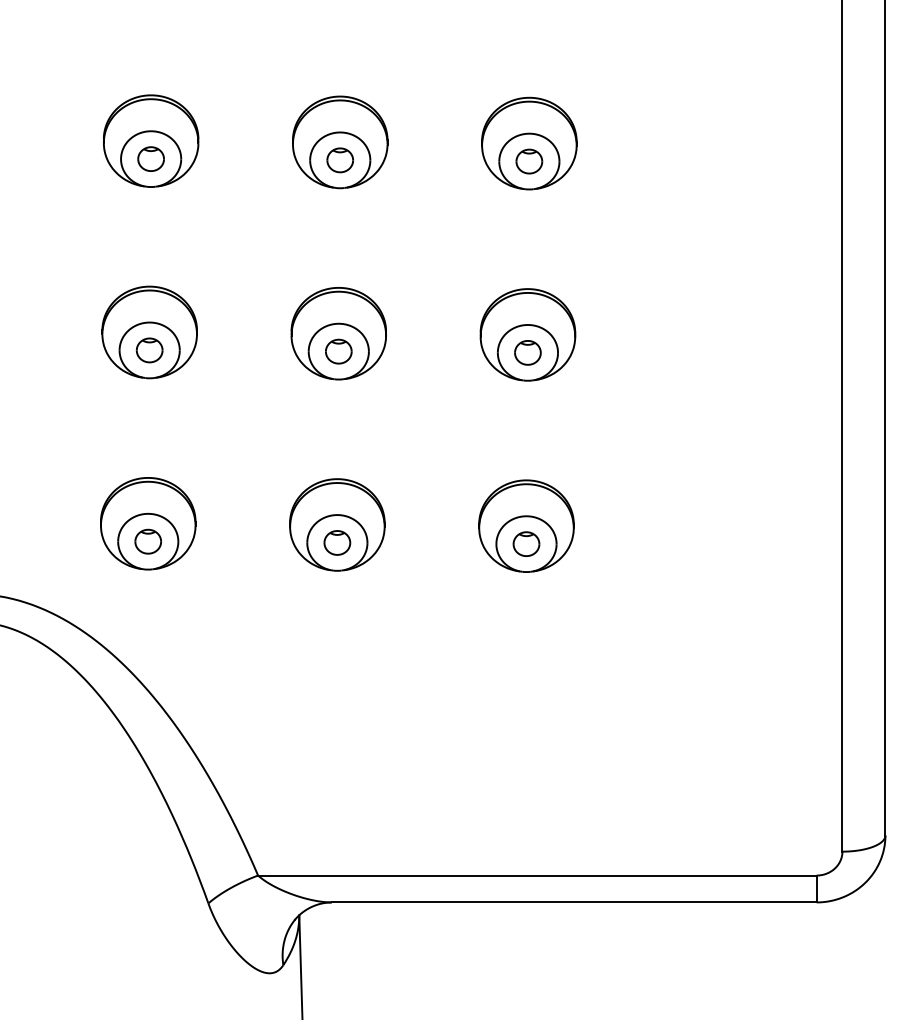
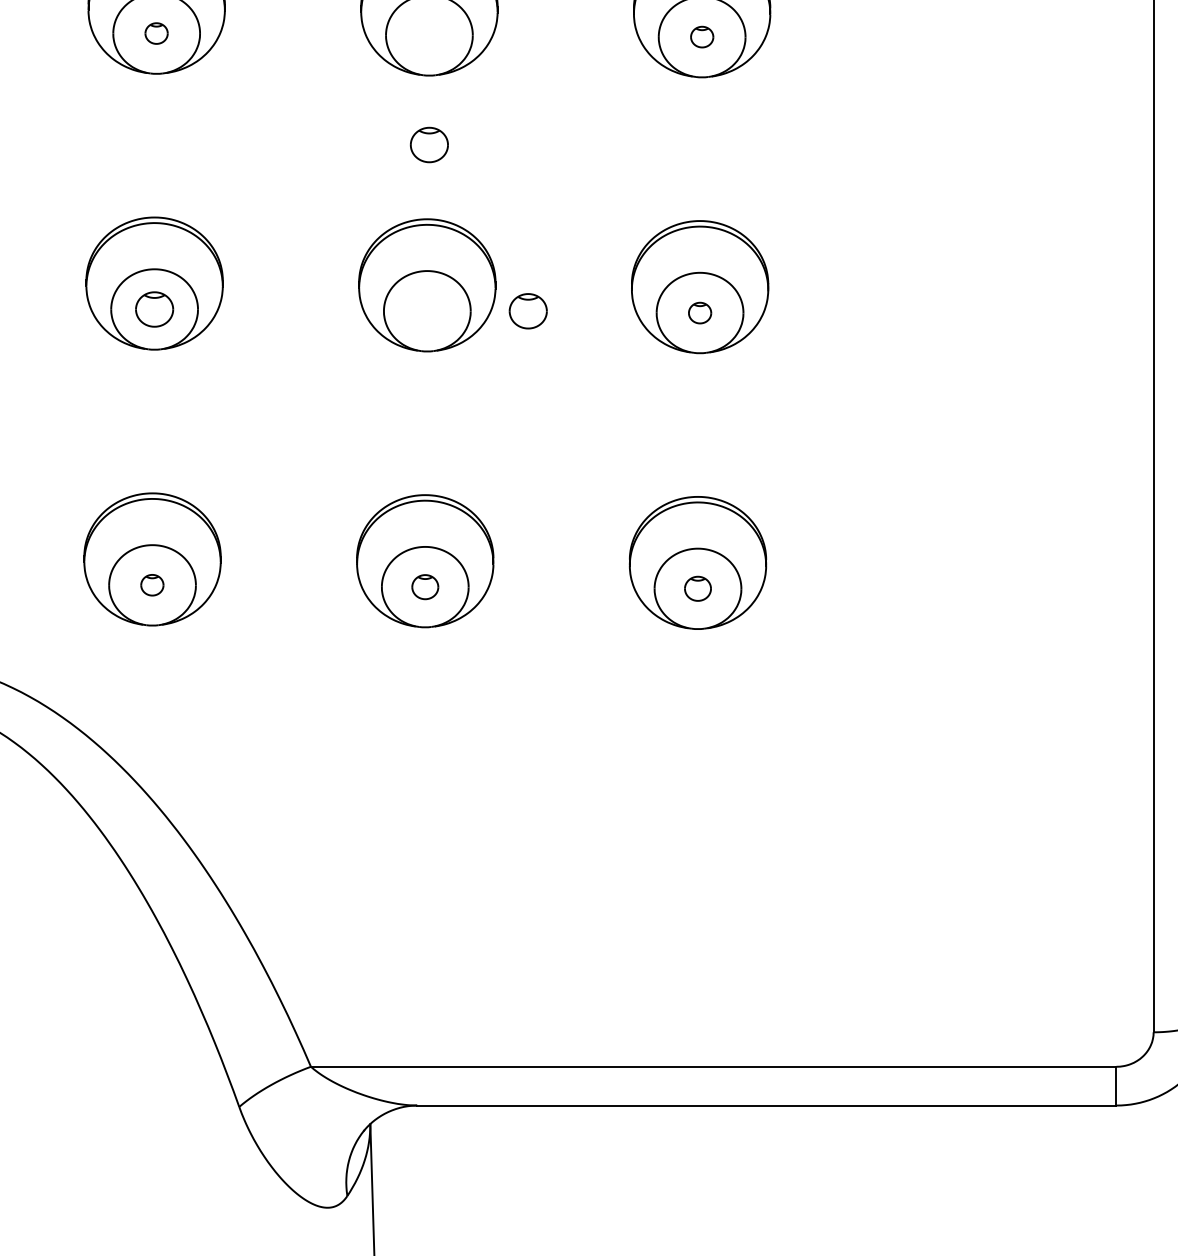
part: (150, 158) -> (155, 32), size x0.6
part: (339, 160) -> (428, 145), moved
part: (529, 161) -> (702, 37), size x0.6
part: (338, 351) -> (527, 311), moved
part: (527, 352) -> (699, 312), size x0.6
part: (147, 541) -> (151, 585), size x0.6
part: (337, 542) -> (425, 586), size x0.7
part: (526, 543) -> (698, 587), size x0.7

